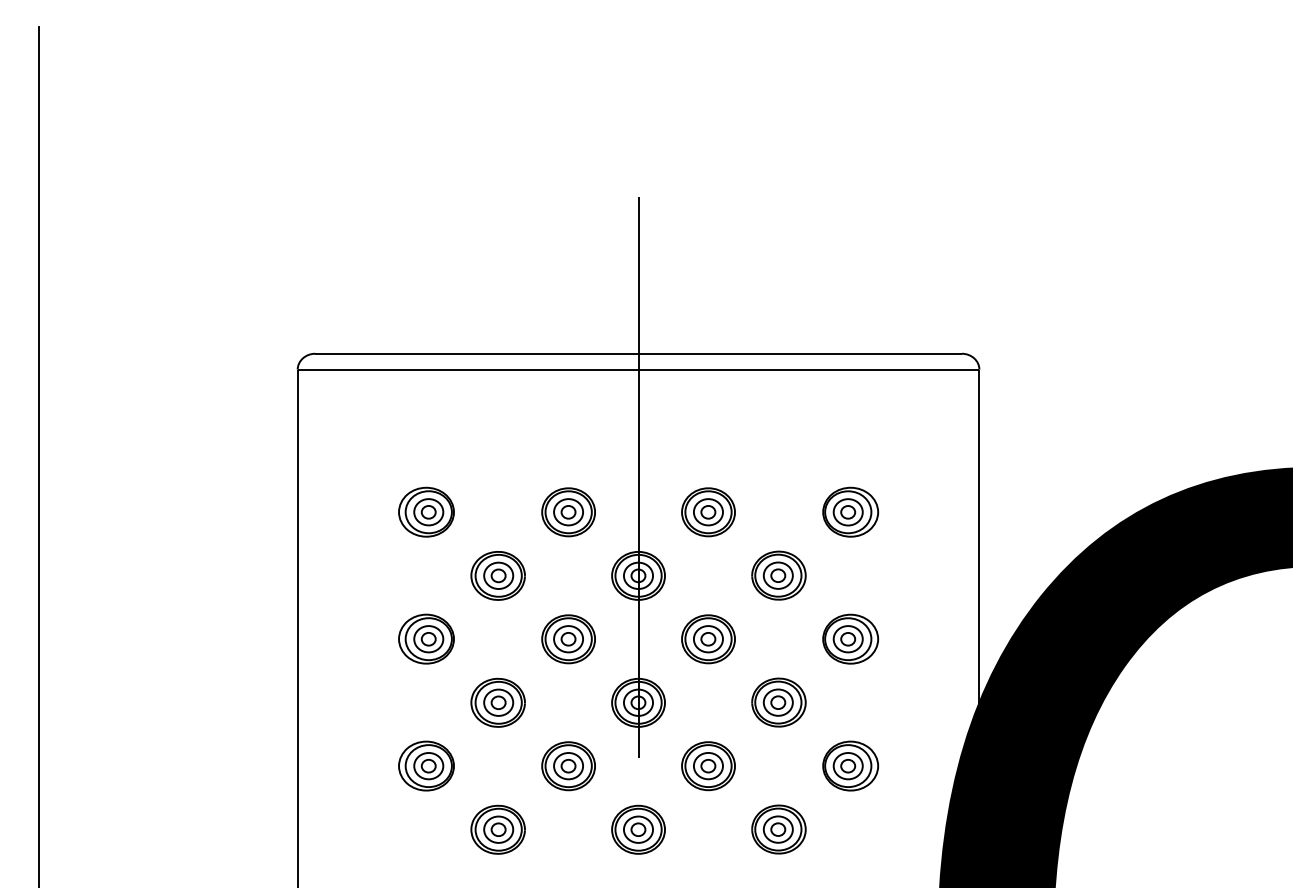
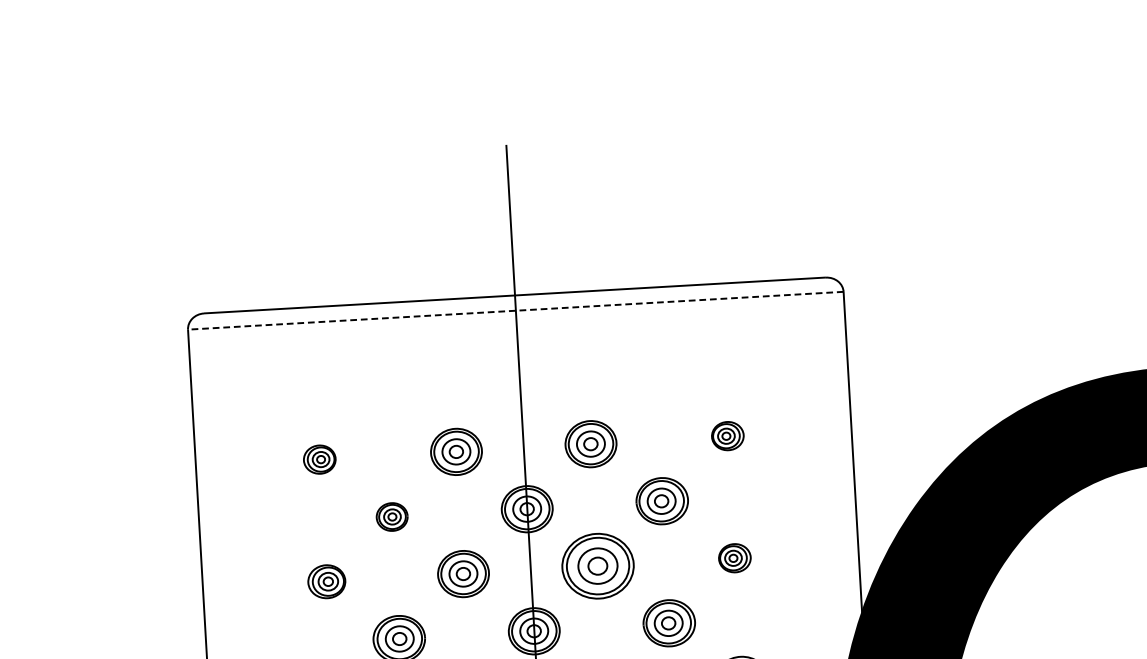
line: (638, 369) -> (515, 310), solid -> dashed
part: (426, 511) -> (319, 459), size x0.6
part: (850, 511) -> (727, 435), size x0.6
part: (497, 575) -> (391, 516), size x0.6
part: (426, 638) -> (326, 581), size x0.7
part: (850, 638) -> (734, 557), size x0.6
part: (708, 639) -> (598, 566), size x1.4

